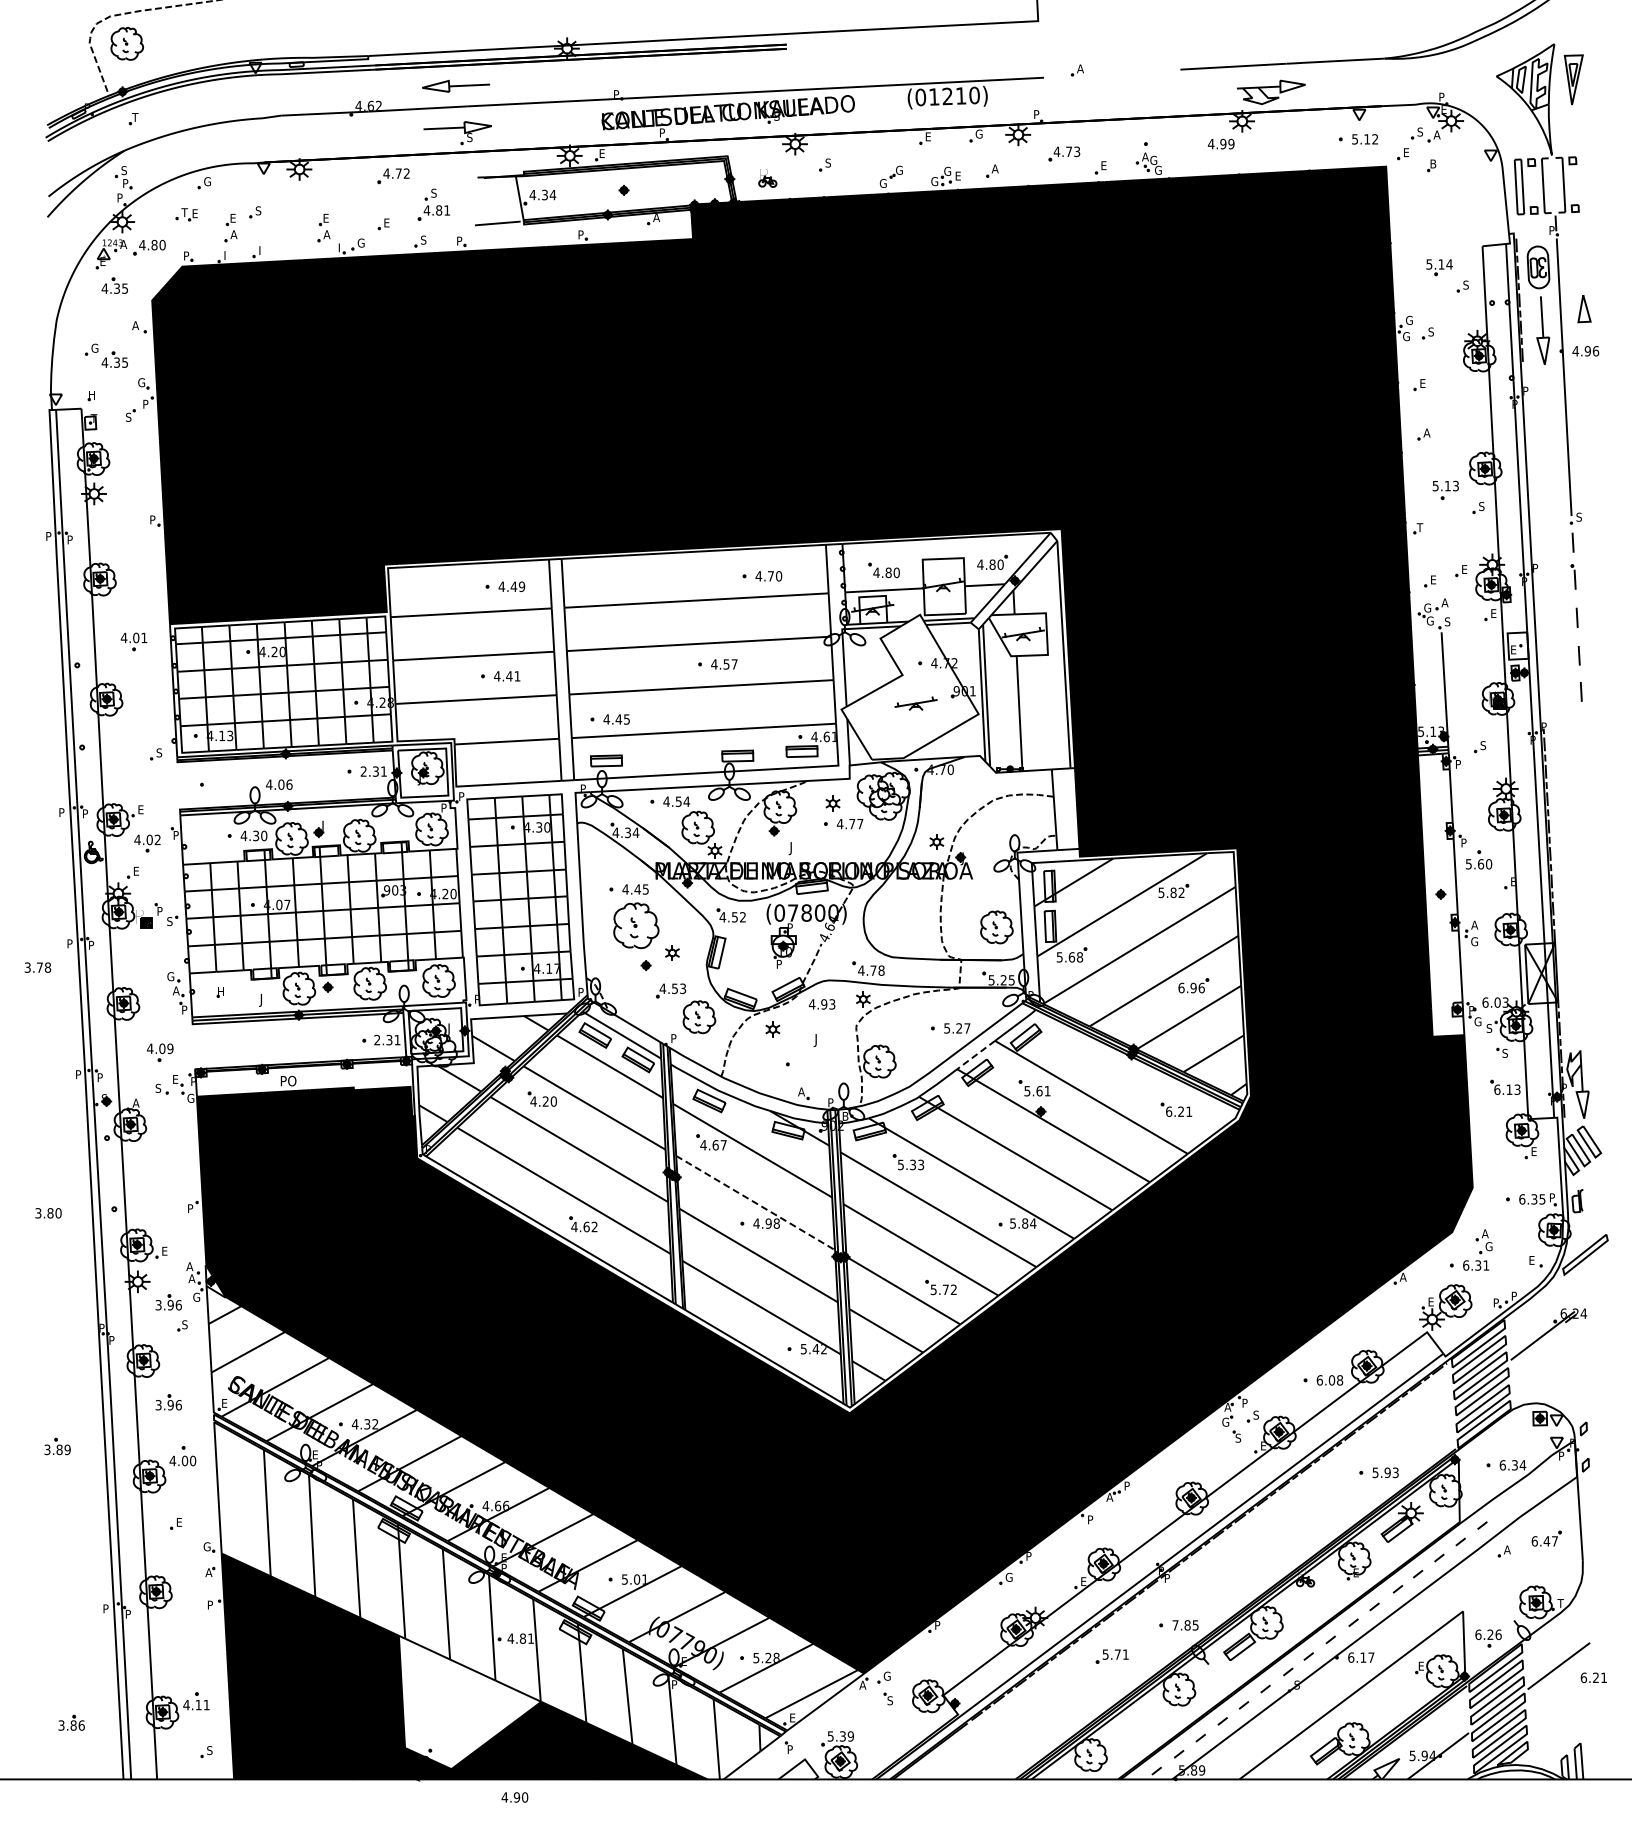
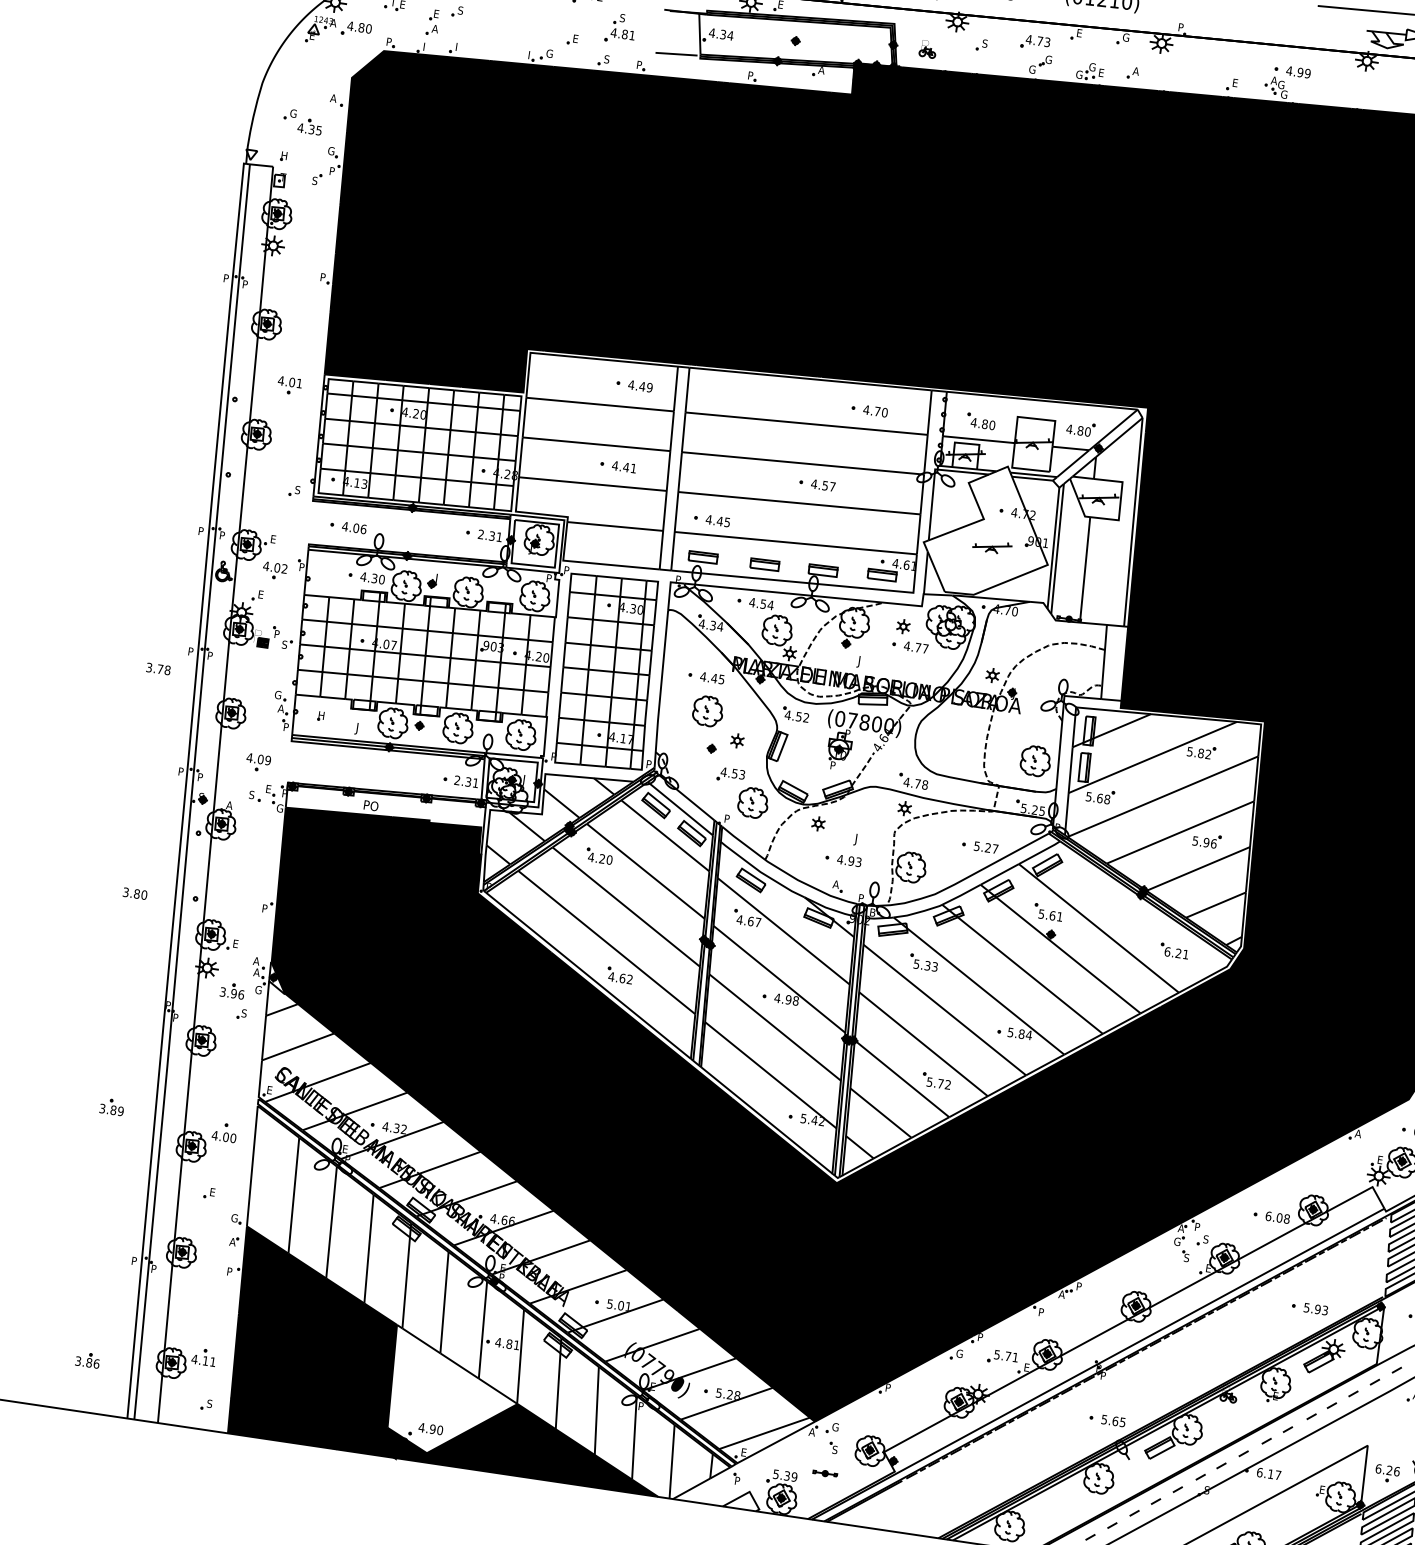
text: (1221, 143) -> (1298, 71), moved
part: (1064, 153) -> (1035, 42), moved
part: (323, 228) -> (517, 35), removed
part: (114, 285) -> (319, 59), removed
part: (673, 758) -> (764, 564), added
text: (279, 784) -> (354, 527), moved
part: (635, 925) -> (707, 710), size x0.71
text: (1181, 987) -> (1195, 840), 6.96 -> 5.96
text: (821, 1004) -> (848, 860), moved
line: (976, 1055) -> (1000, 874), dashed -> solid
line: (755, 1202) -> (779, 978), dashed -> solid
part: (168, 1402) -> (218, 1081), removed
text: (1181, 1625) -> (1109, 1420), 7.85 -> 5.65
part: (1111, 1656) -> (1002, 1357), moved
part: (883, 1727) -> (825, 1473), added
text: (514, 1797) -> (430, 1428), moved

